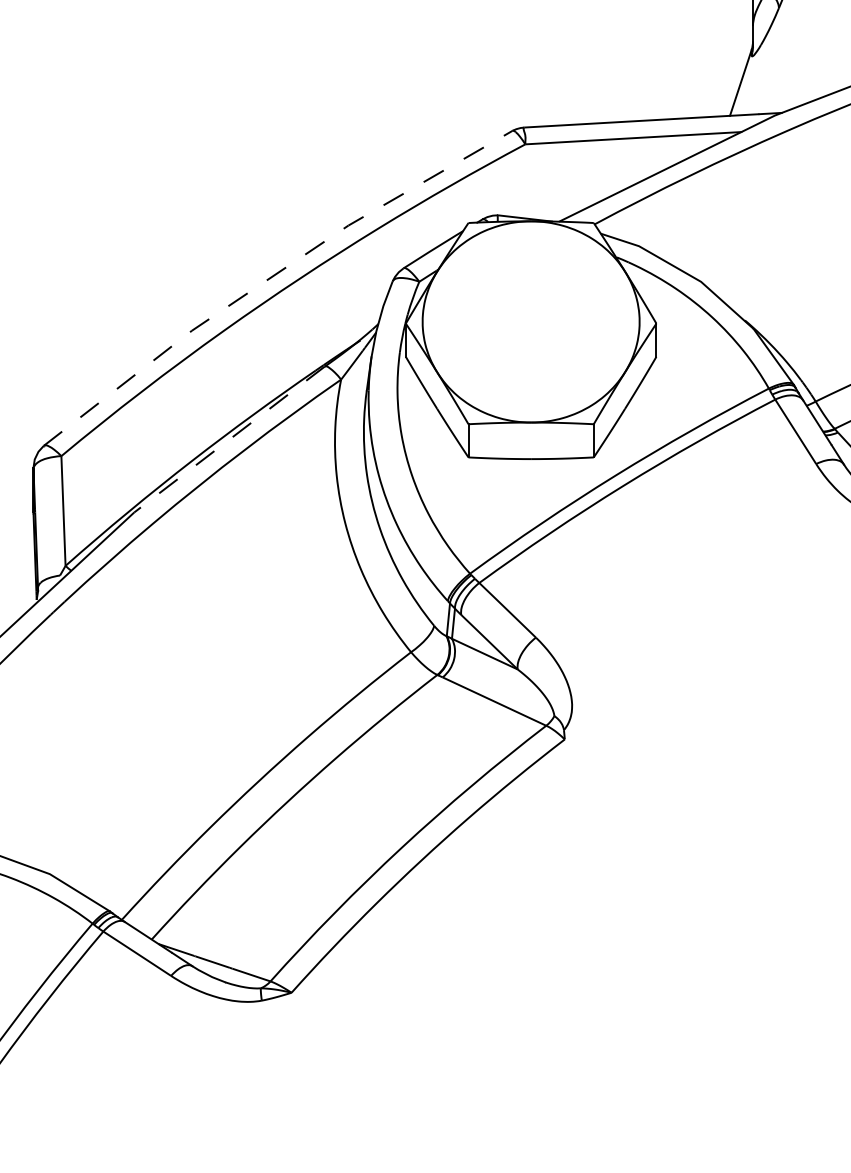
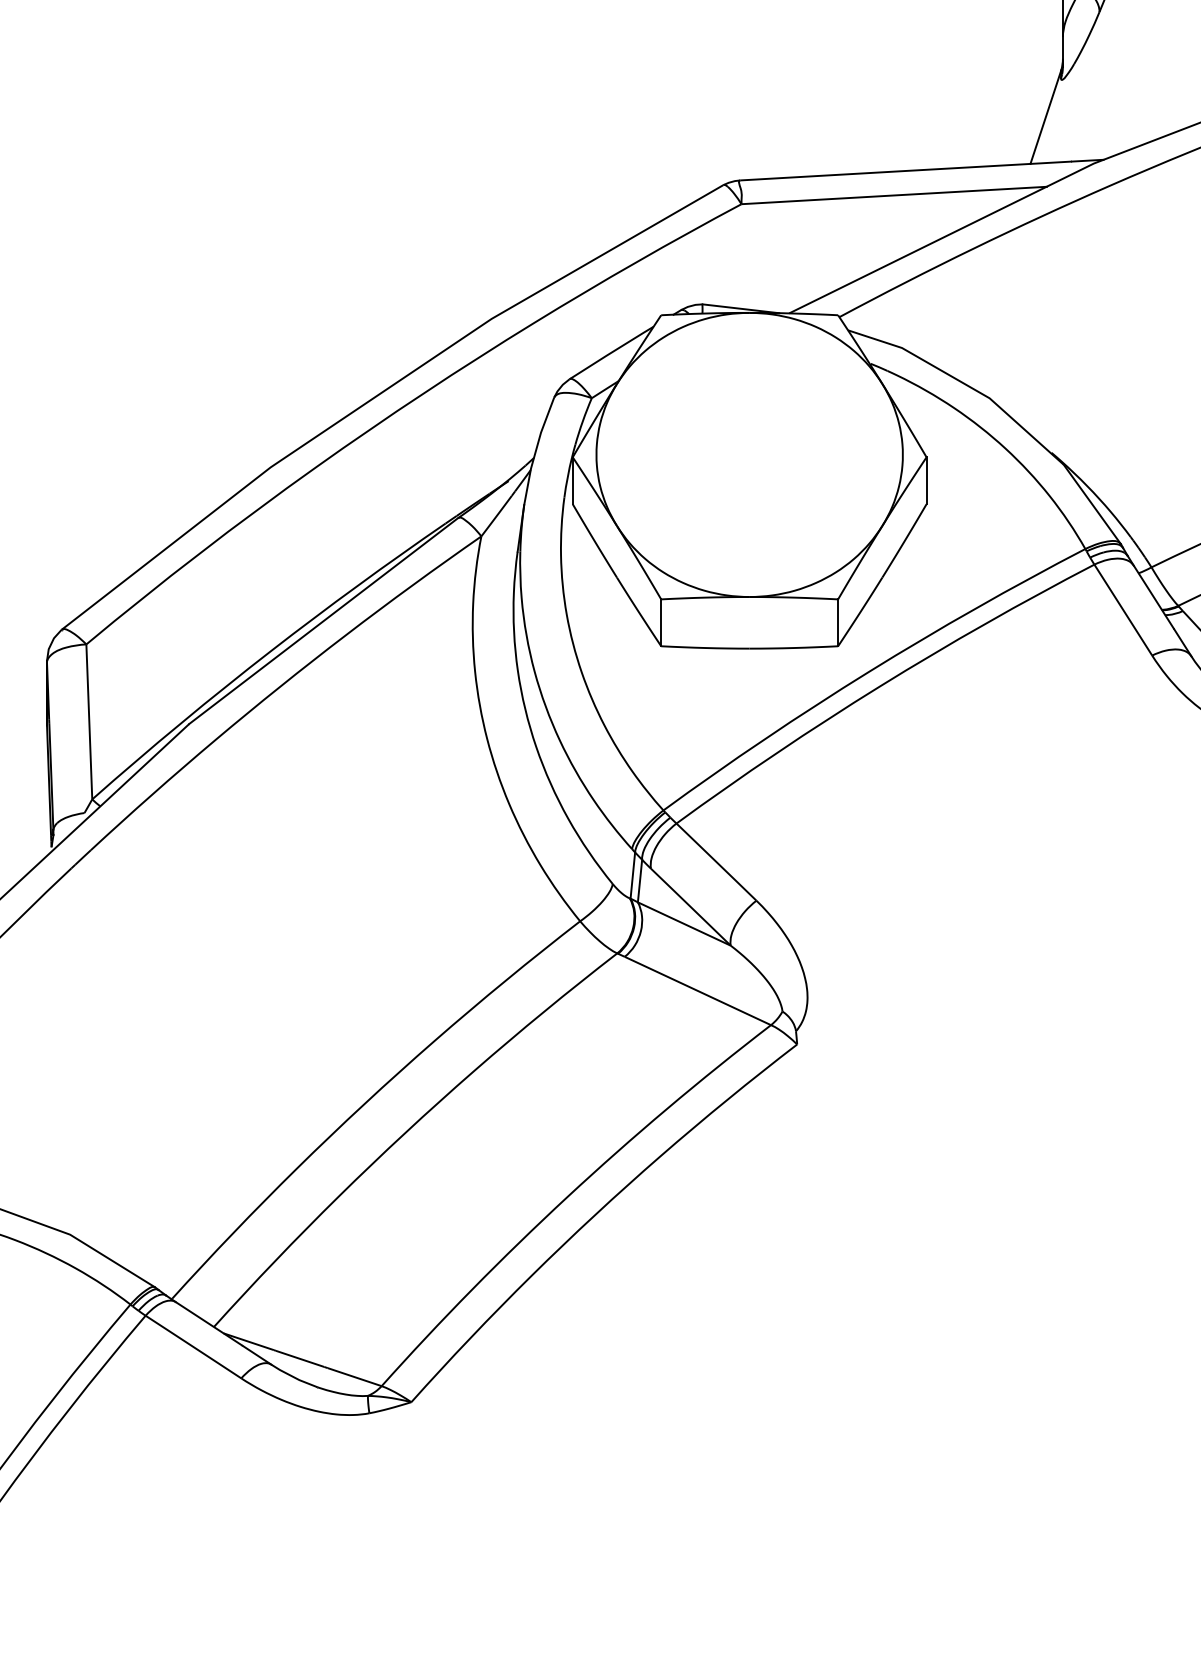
line: (271, 277) -> (382, 392), dashed -> solid
line: (229, 439) -> (323, 621), dashed -> solid

